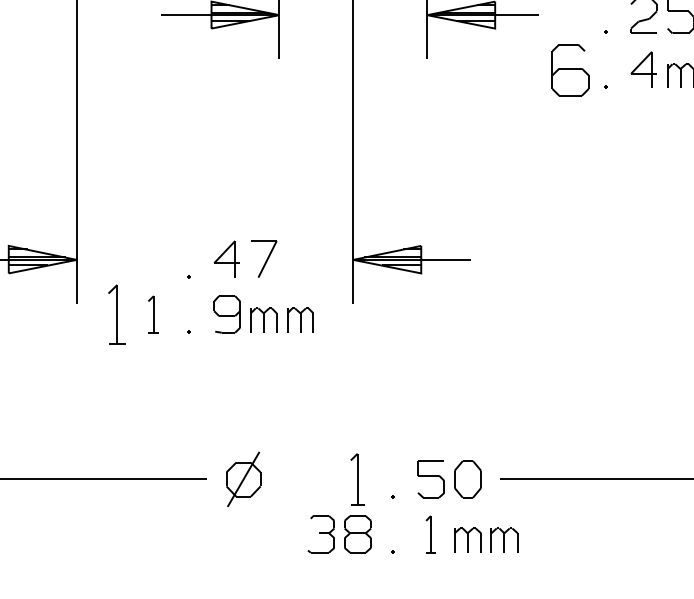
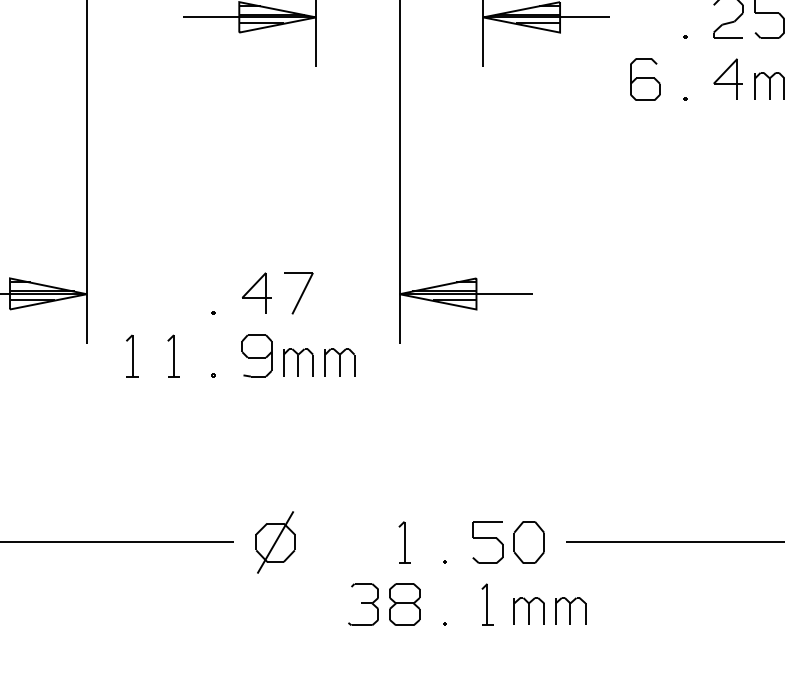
part: (570, 70) -> (645, 79), size x0.71
part: (117, 314) -> (132, 355), size x0.62
part: (357, 479) -> (404, 542), size x0.71

